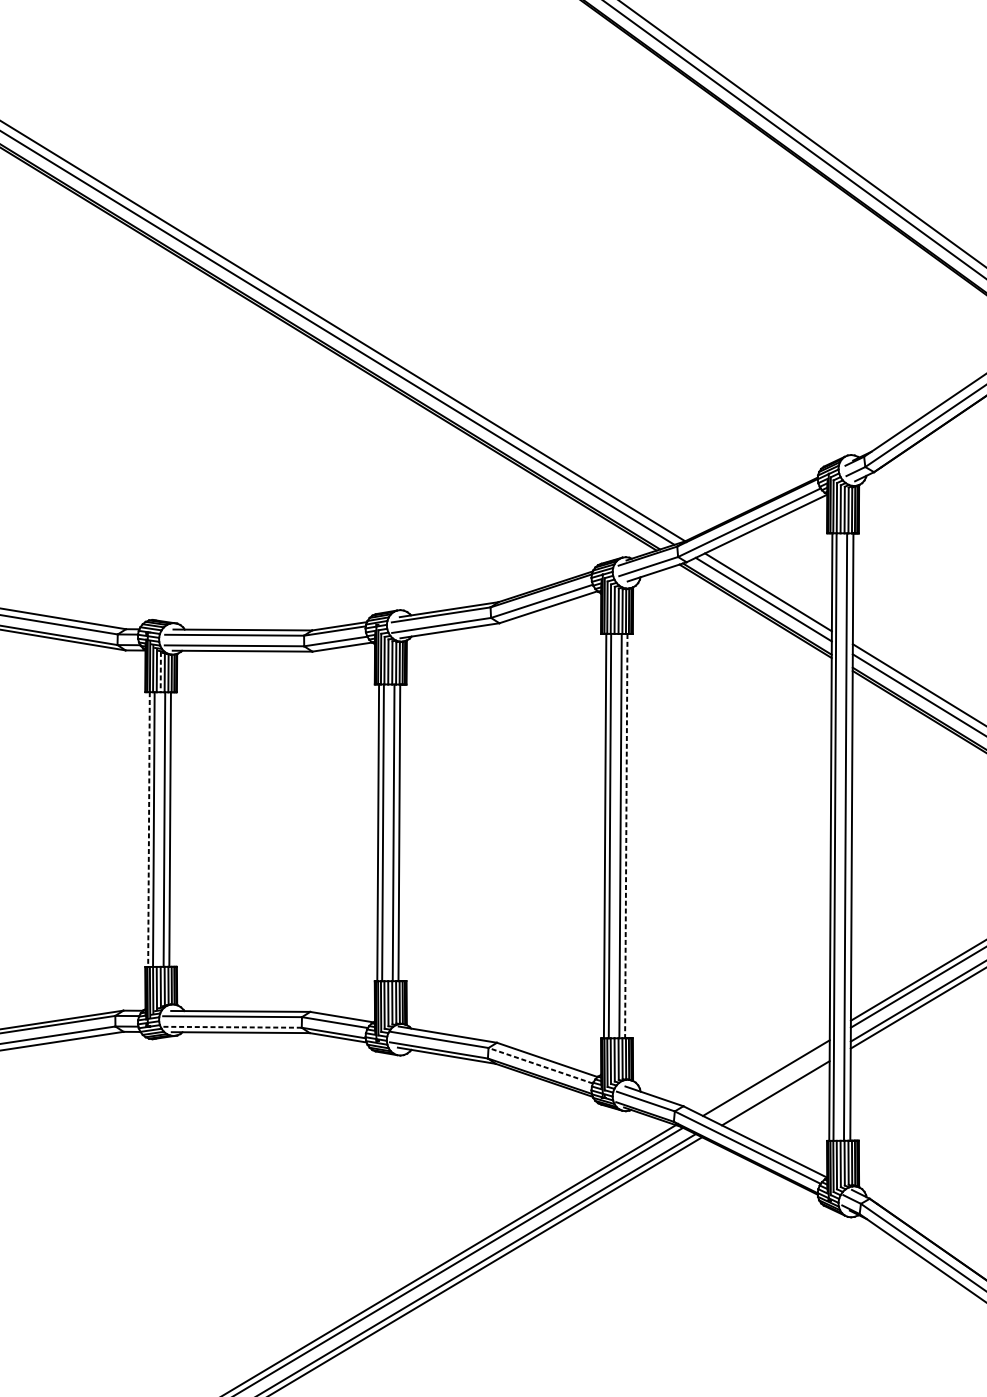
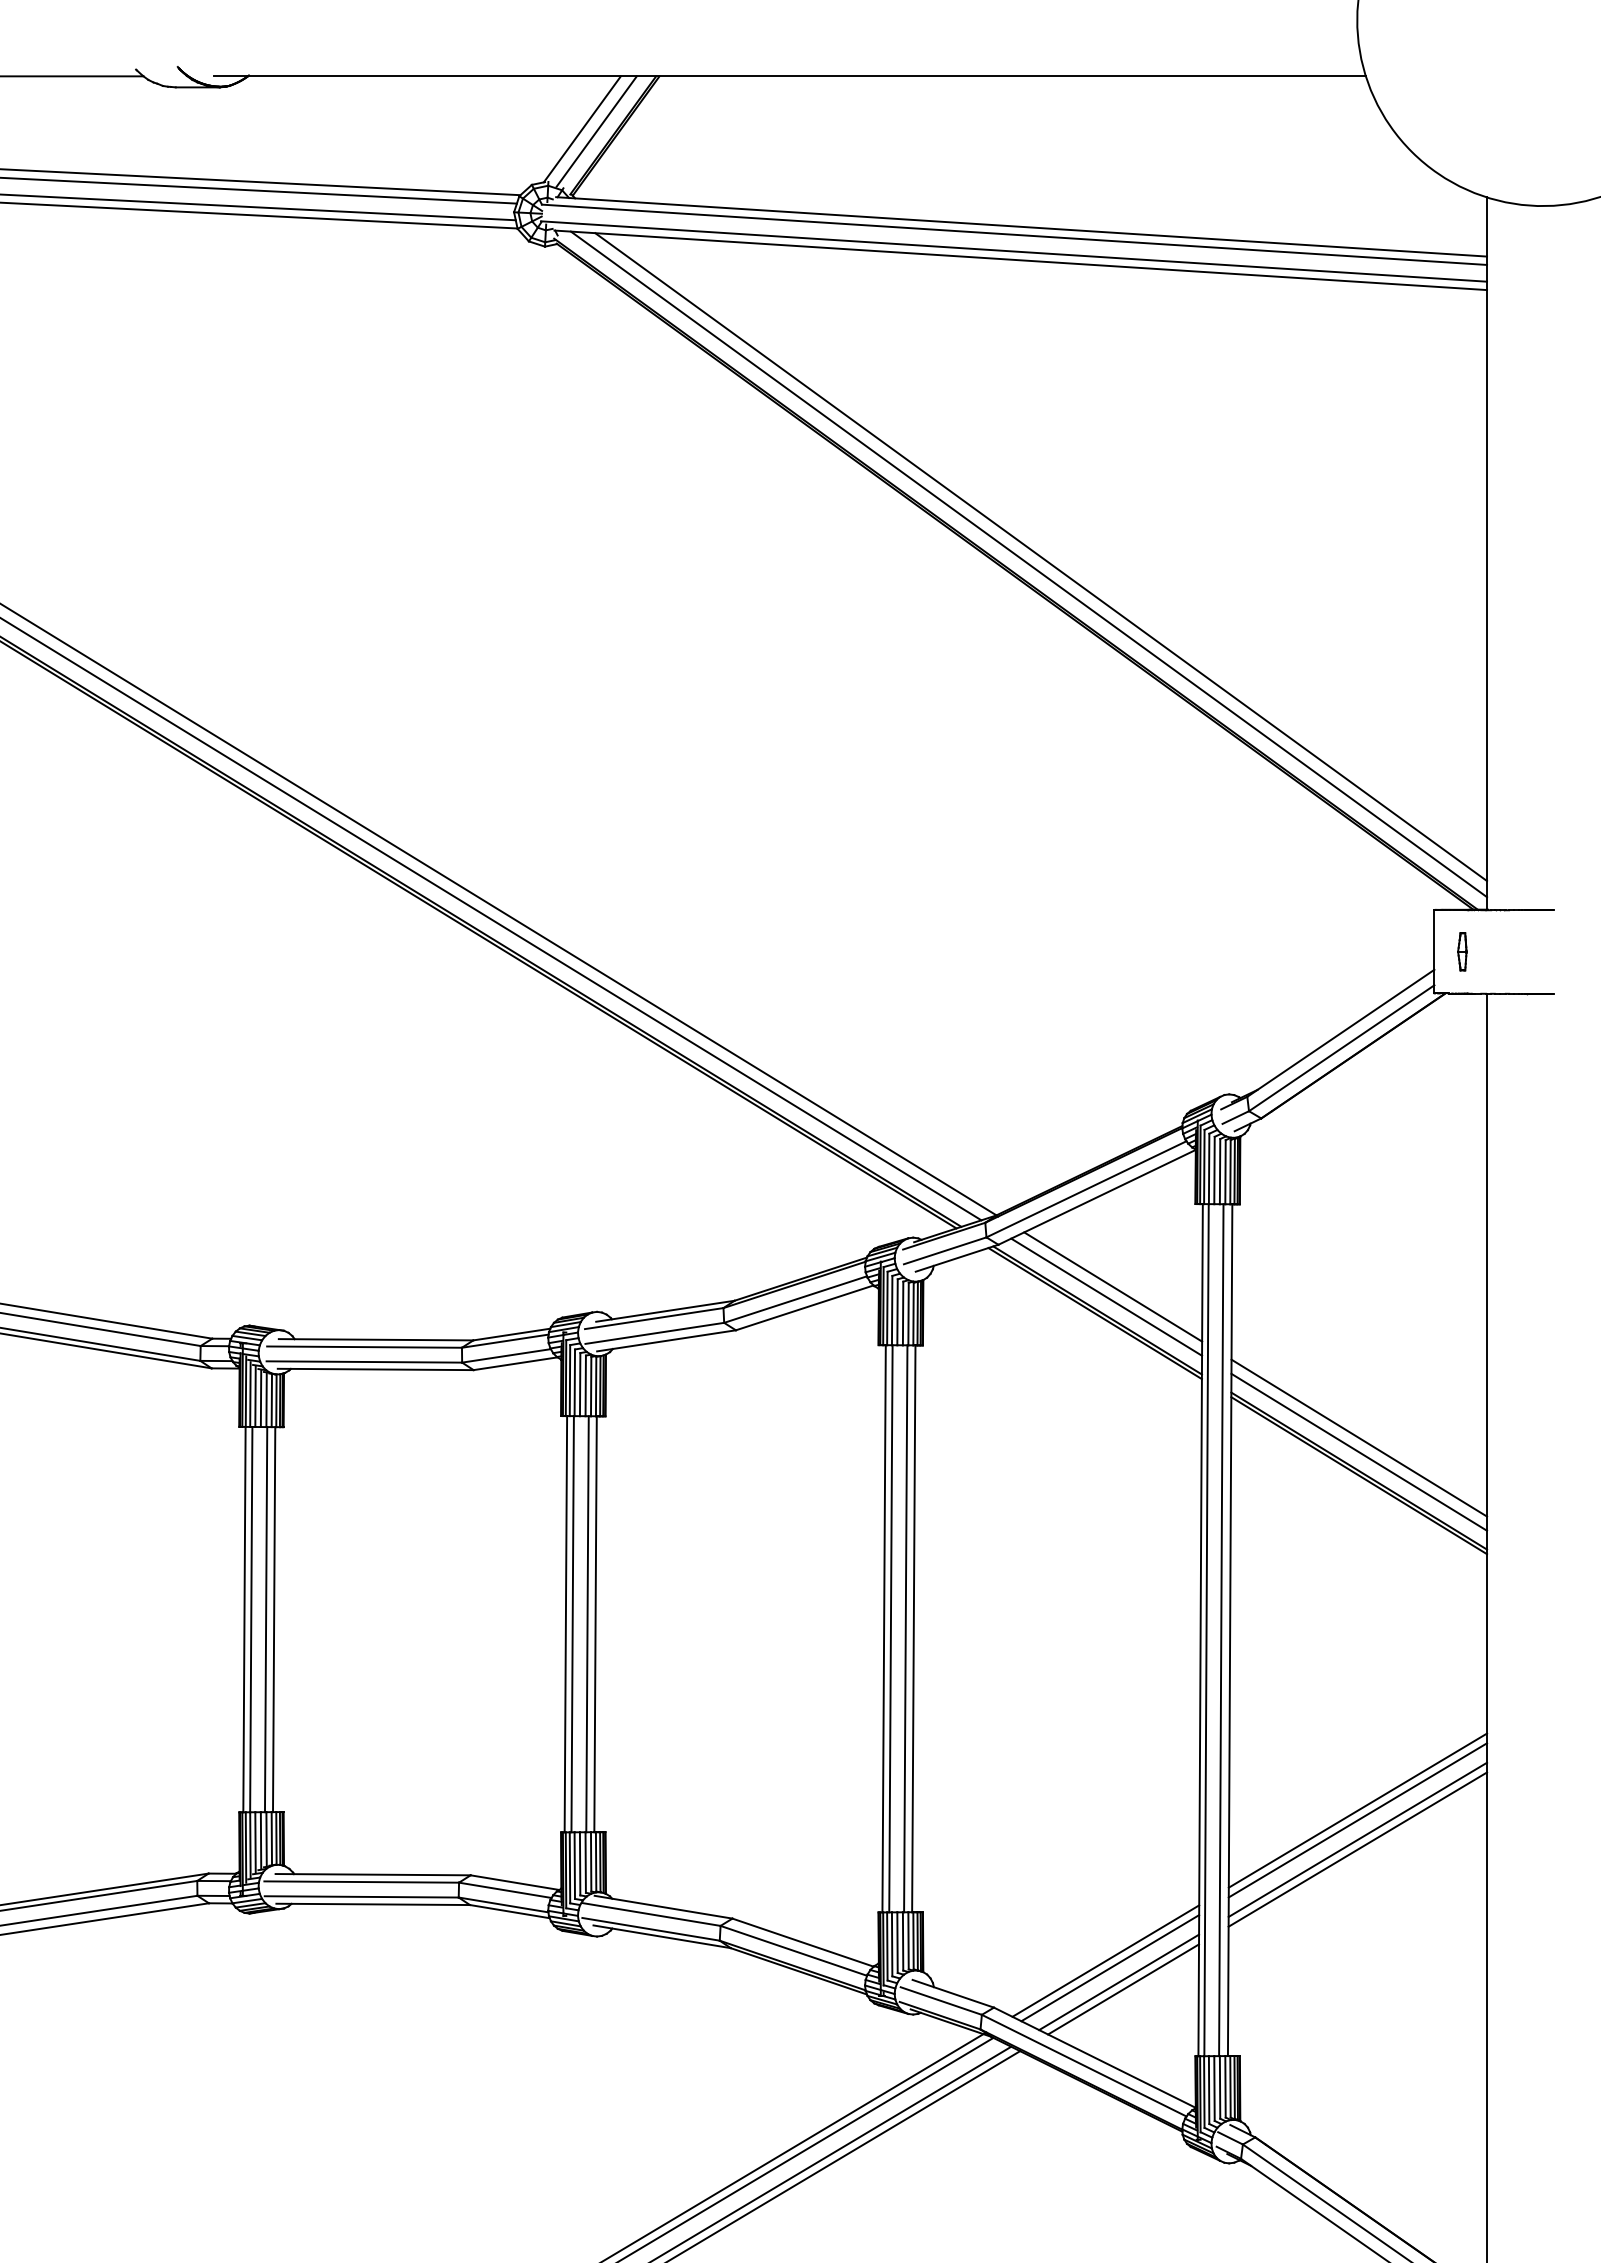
line: (161, 672) -> (261, 1399), dashed -> solid
line: (149, 829) -> (244, 1619), dashed -> solid
line: (626, 836) -> (913, 1629), dashed -> solid
line: (232, 1027) -> (361, 1896), dashed -> solid
line: (540, 1065) -> (793, 1950), dashed -> solid
line: (762, 1072) -> (1105, 1960), added
line: (772, 1088) -> (1119, 1982), added

